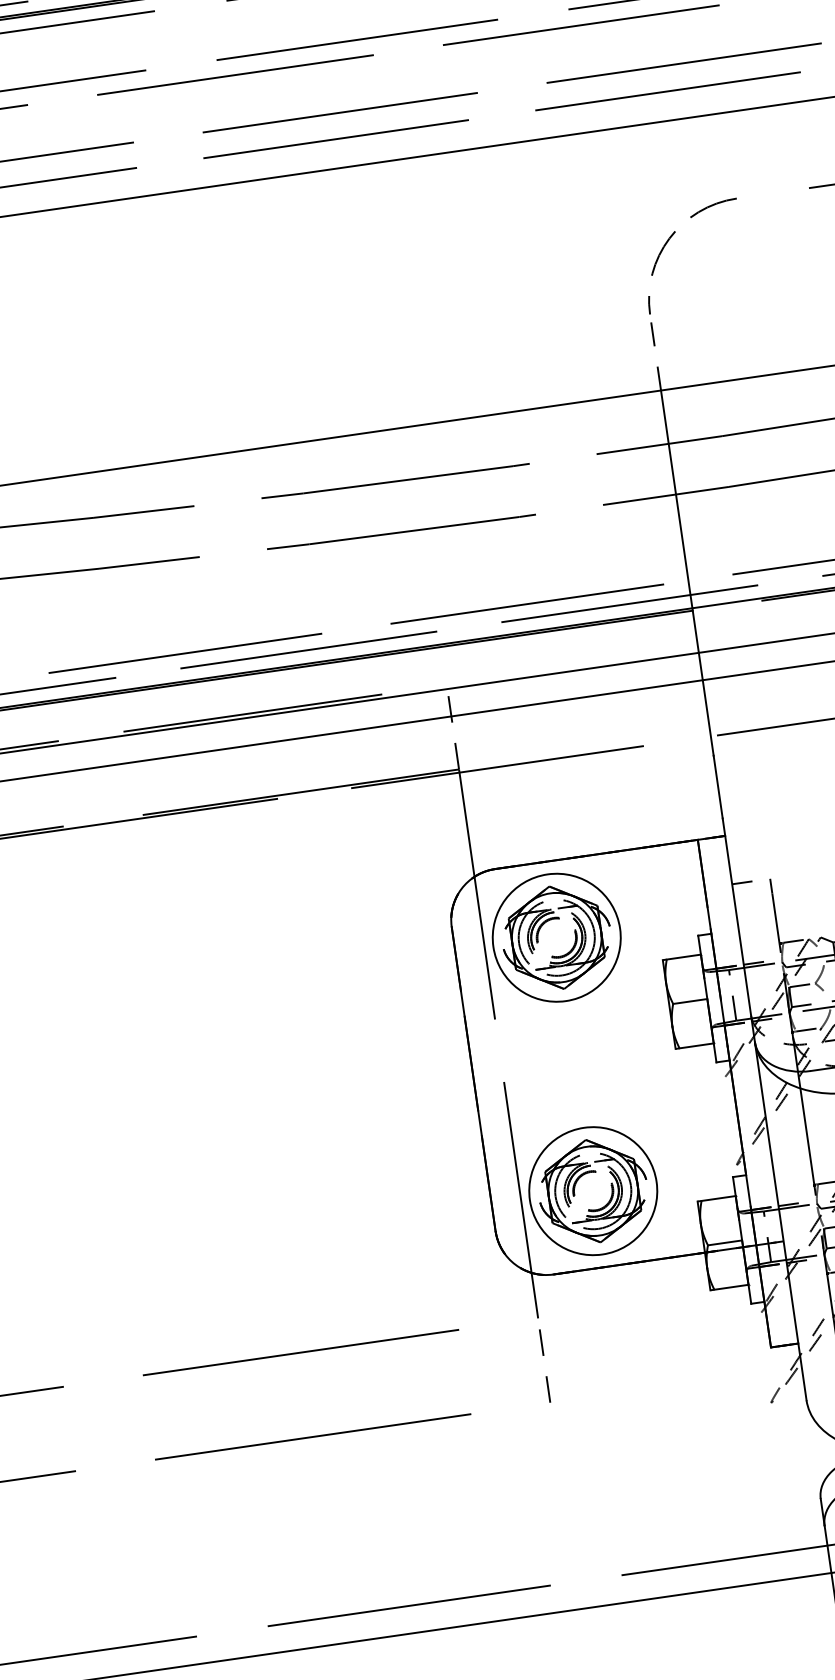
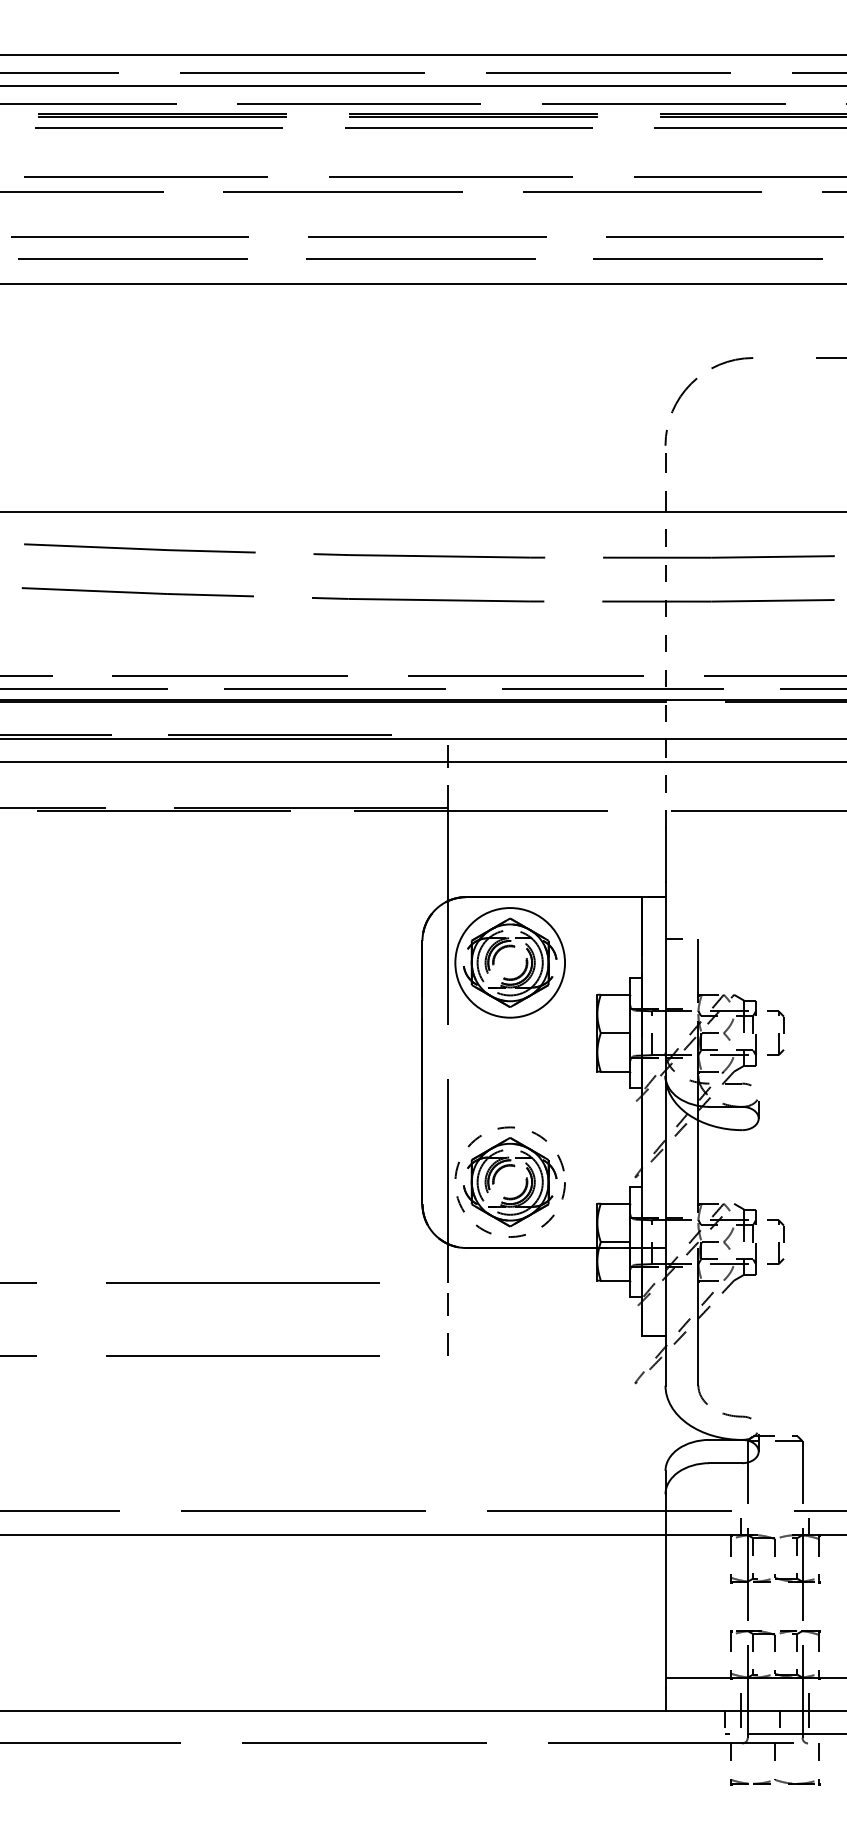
line: (687, 572) -> (665, 669), solid -> dashed
circle: (593, 1191) -> (510, 1182), solid -> dashed

